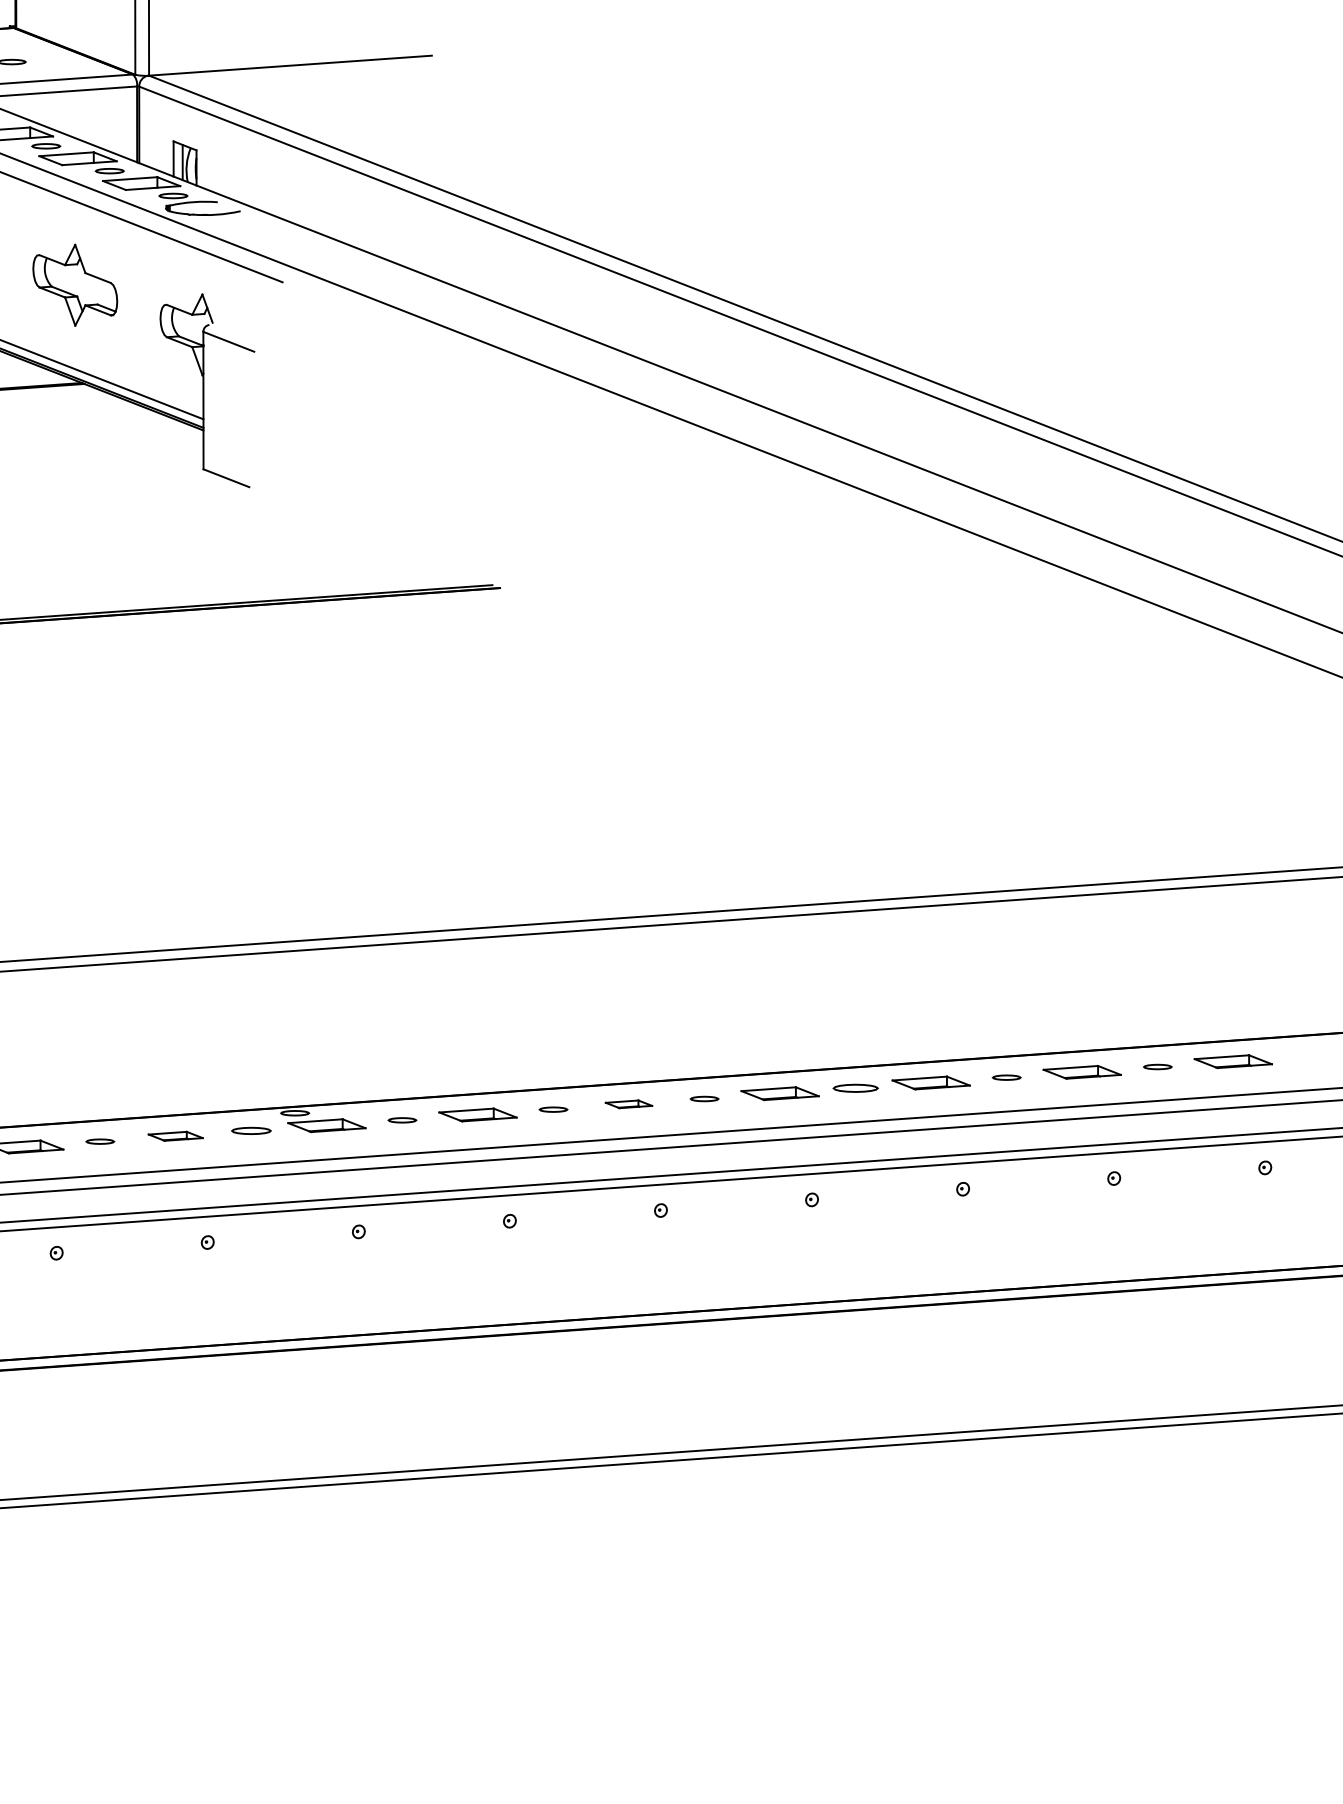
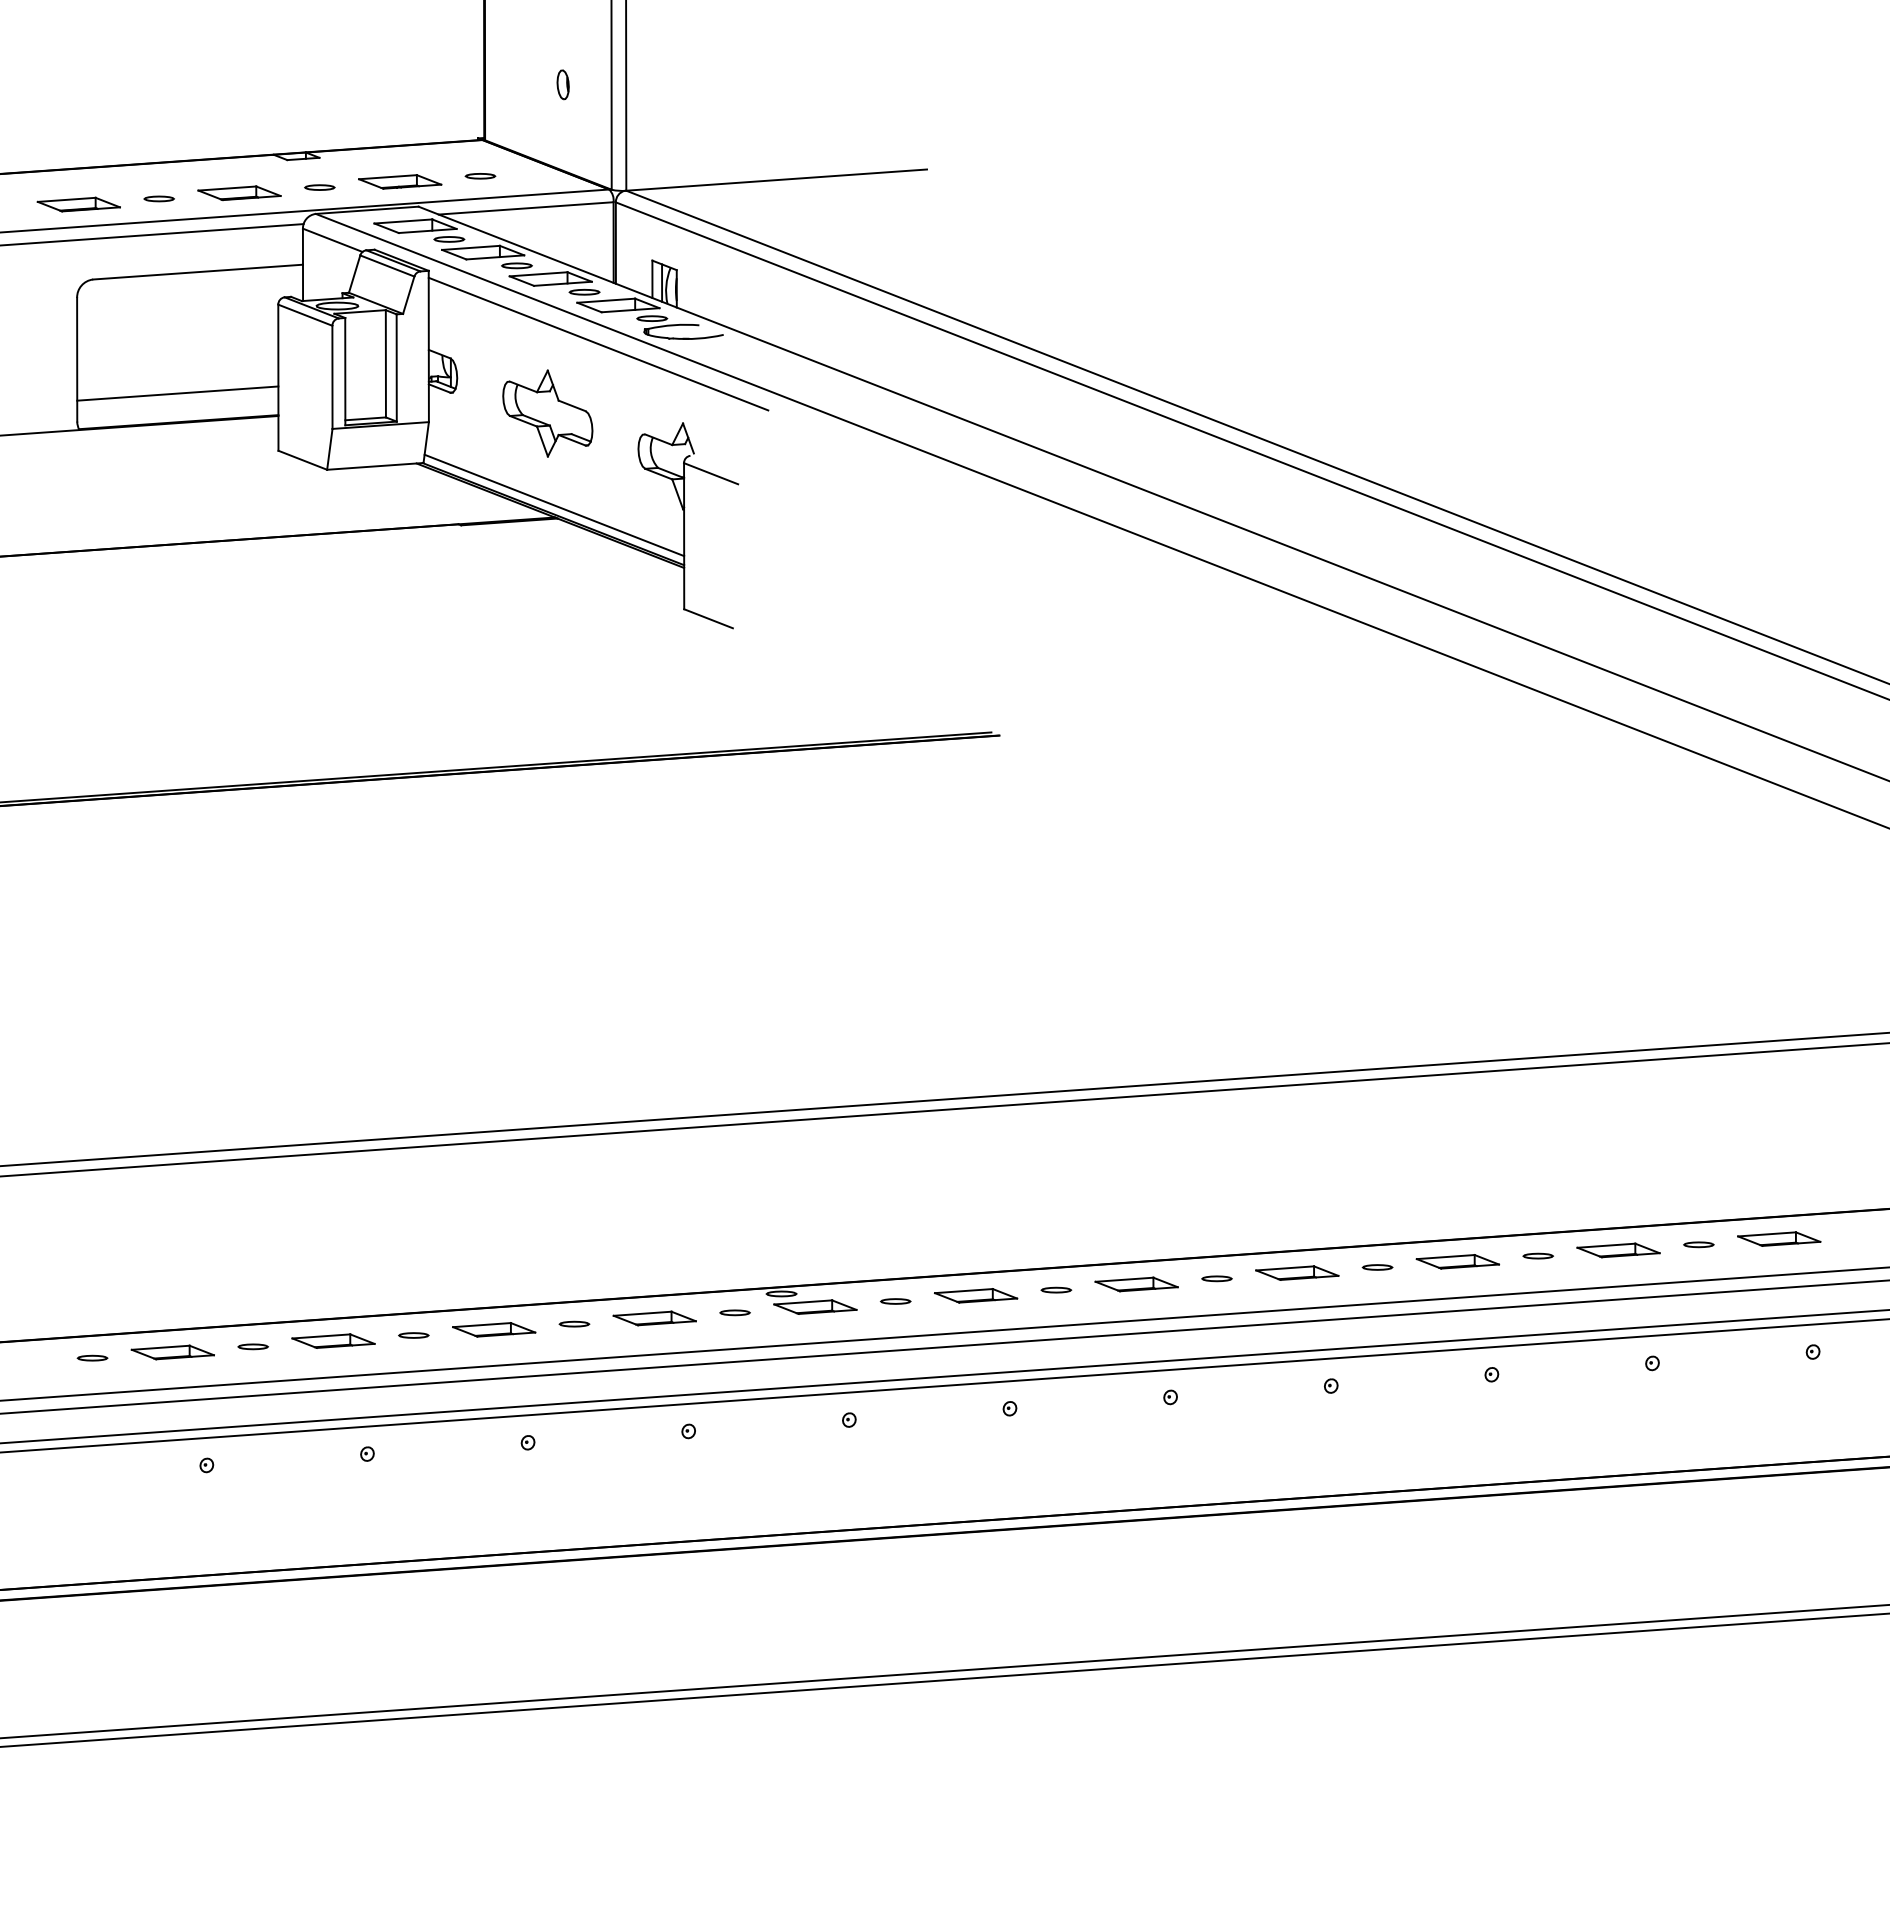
part: (855, 1088) -> (1377, 1267), size x0.62
part: (628, 1104) -> (1136, 1284), size x1.67
part: (250, 1130) -> (734, 1312), size x0.71
part: (175, 1136) -> (654, 1318), size x1.43

